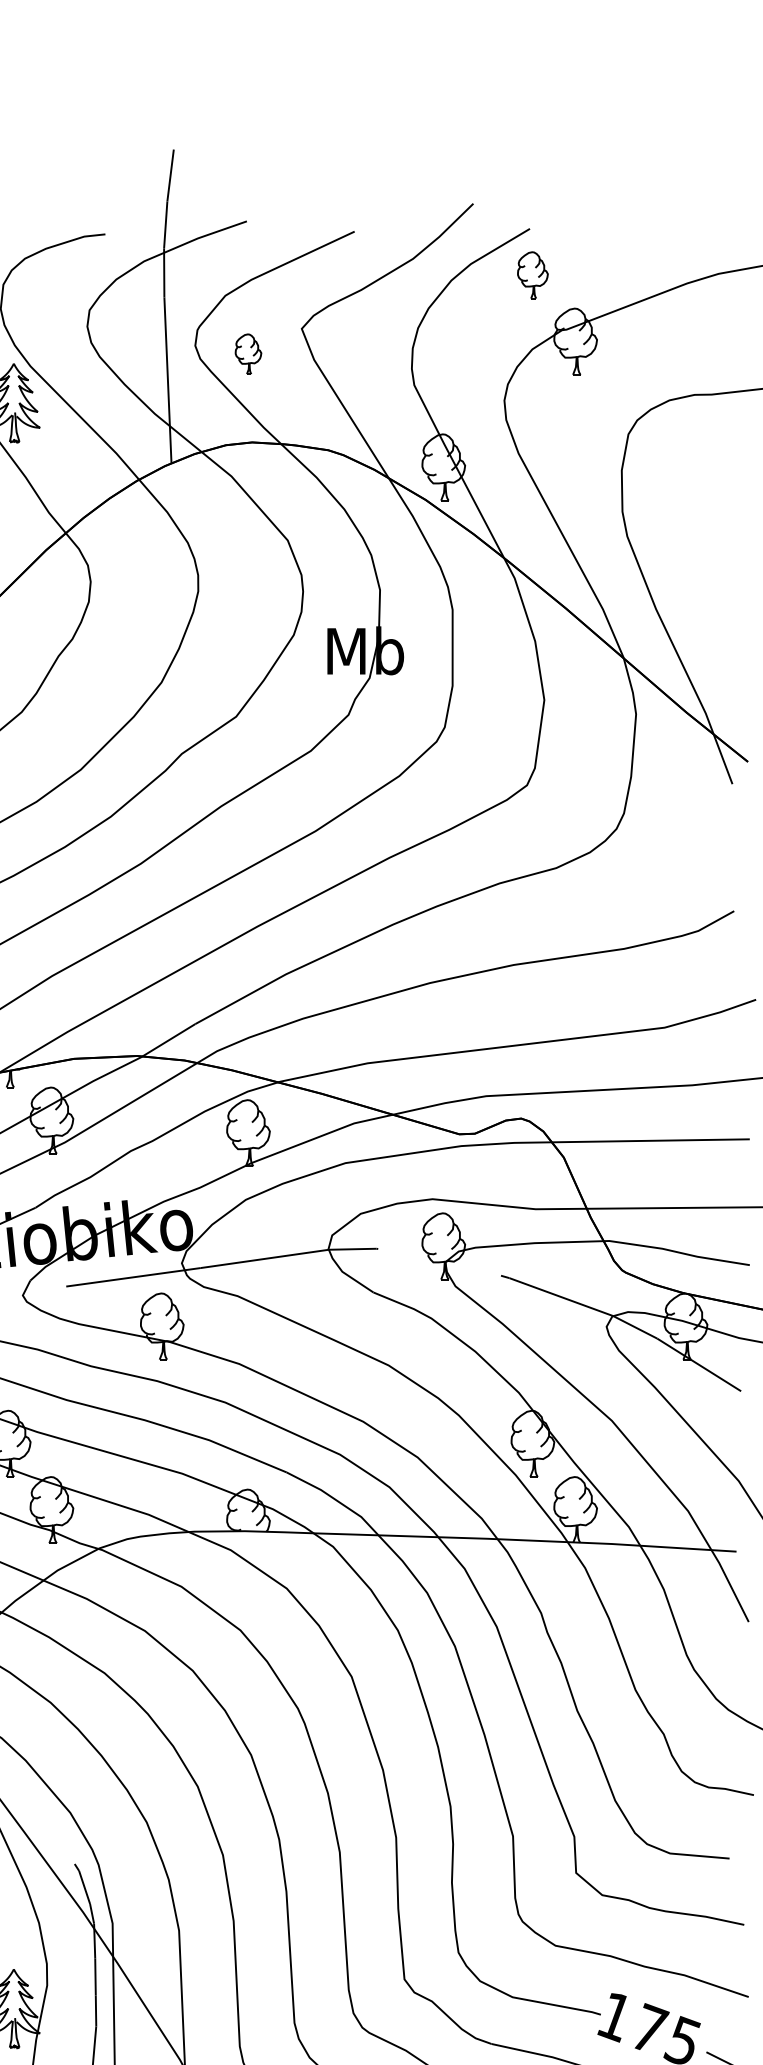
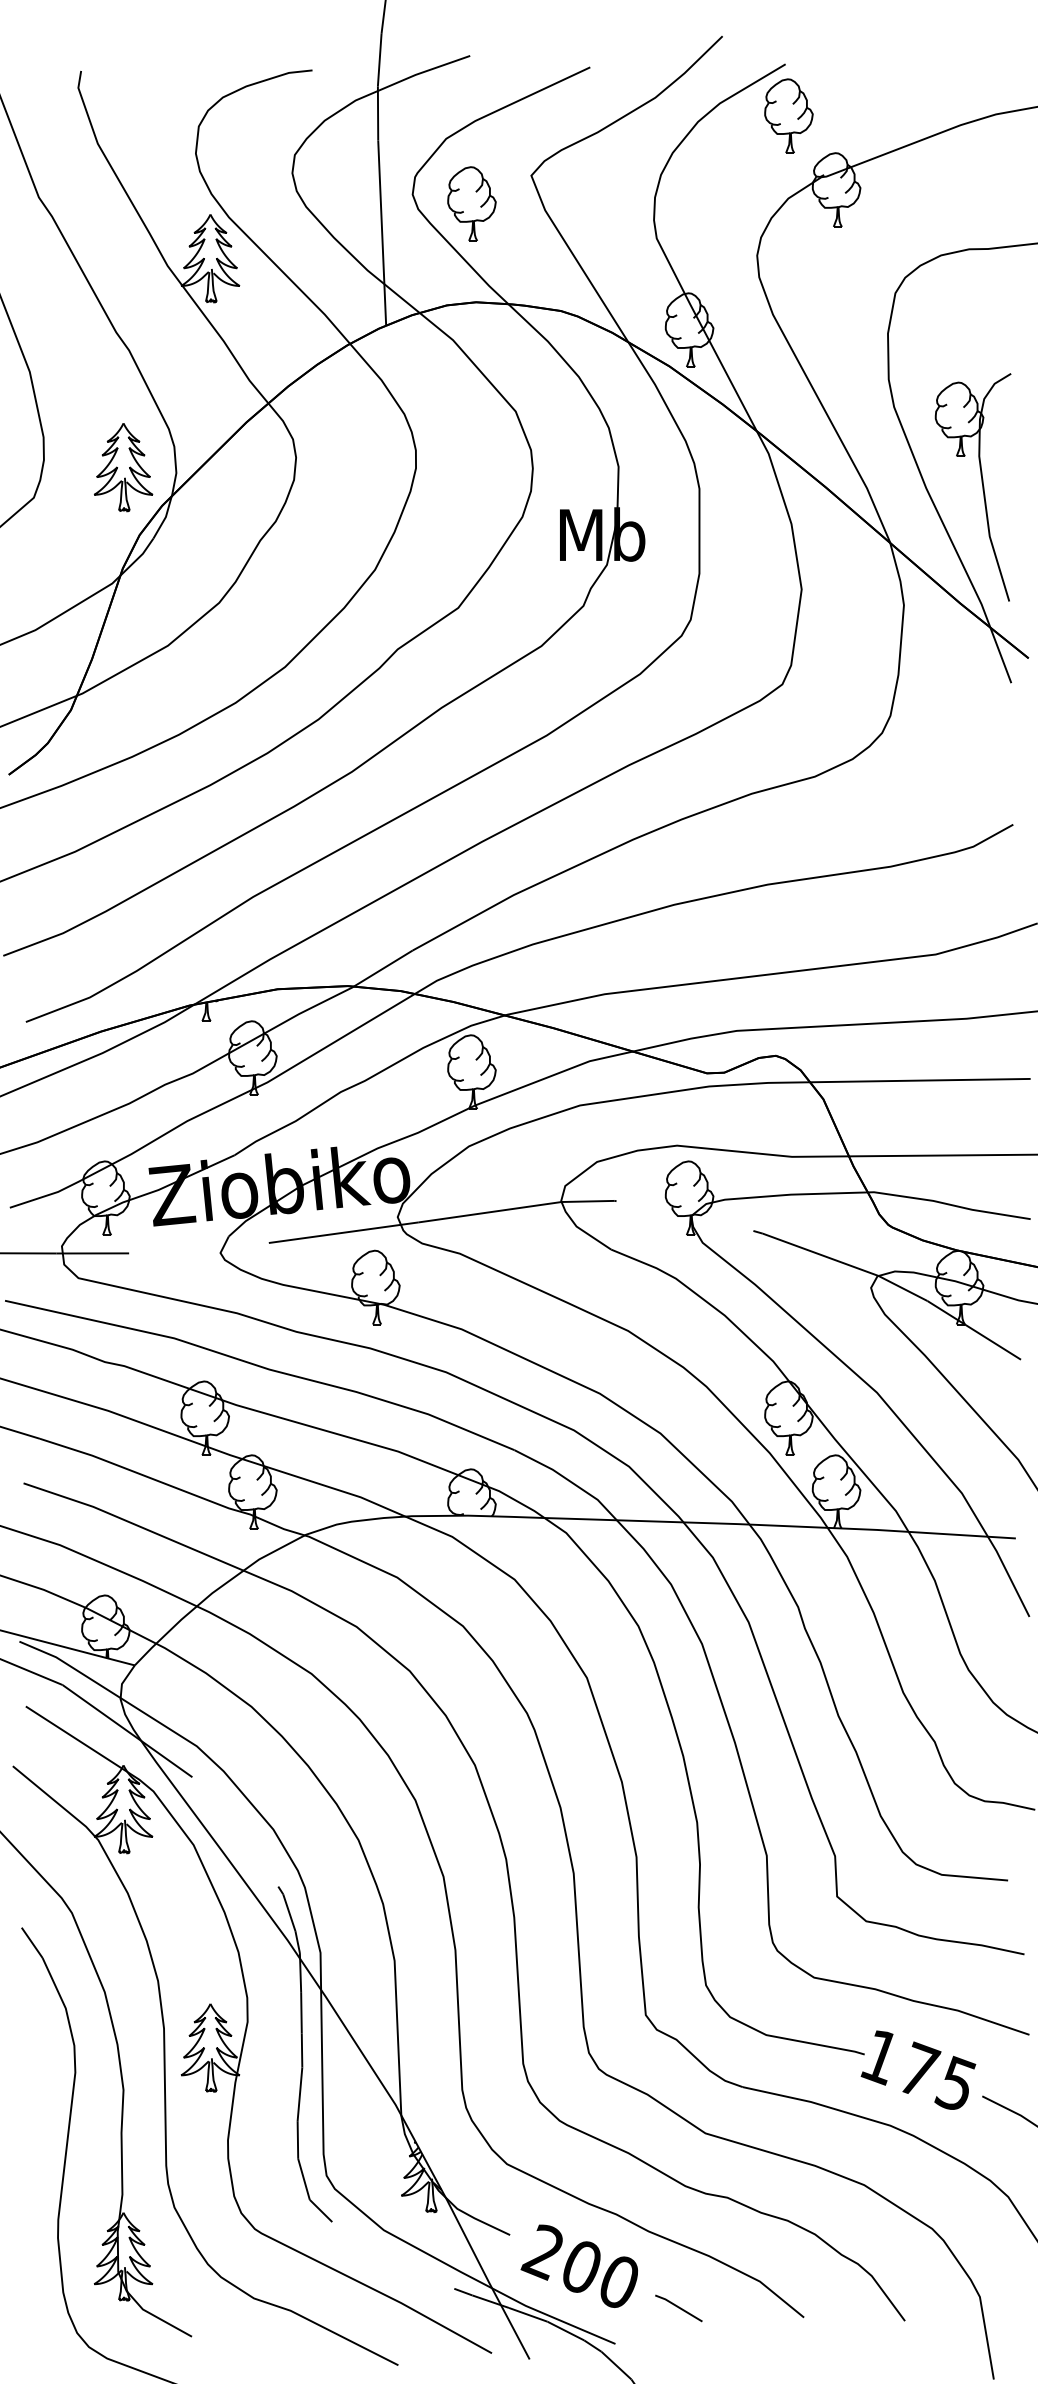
part: (532, 274) -> (788, 115), size x1.43
part: (248, 353) -> (471, 203), size x1.67
part: (705, 605) -> (981, 483), added

